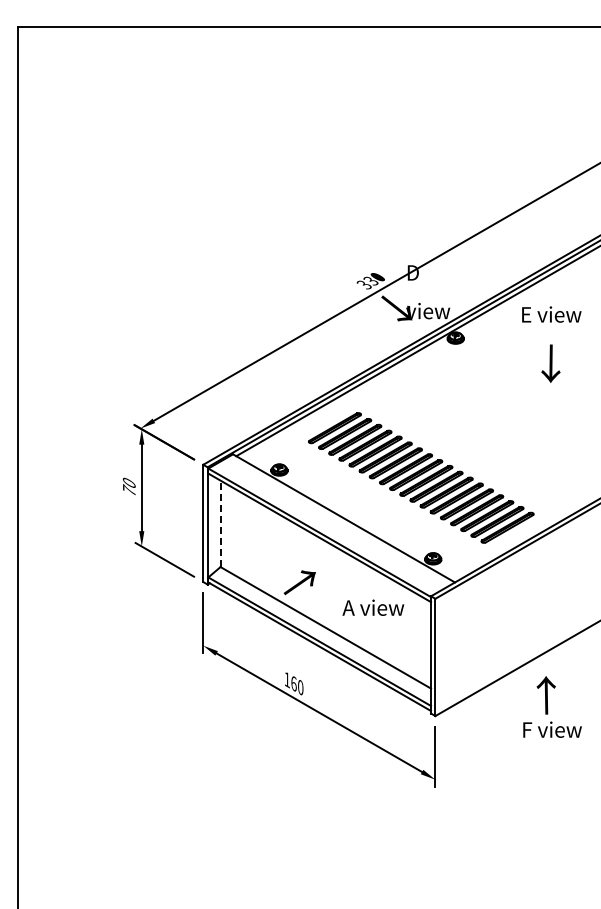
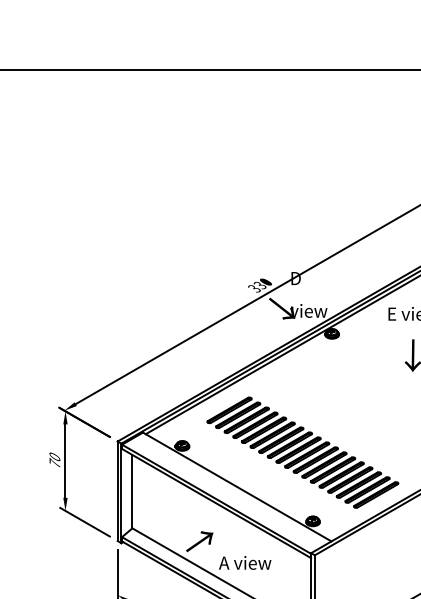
line: (220, 523) -> (132, 491), dashed -> solid
text: (373, 607) -> (245, 562), moved

